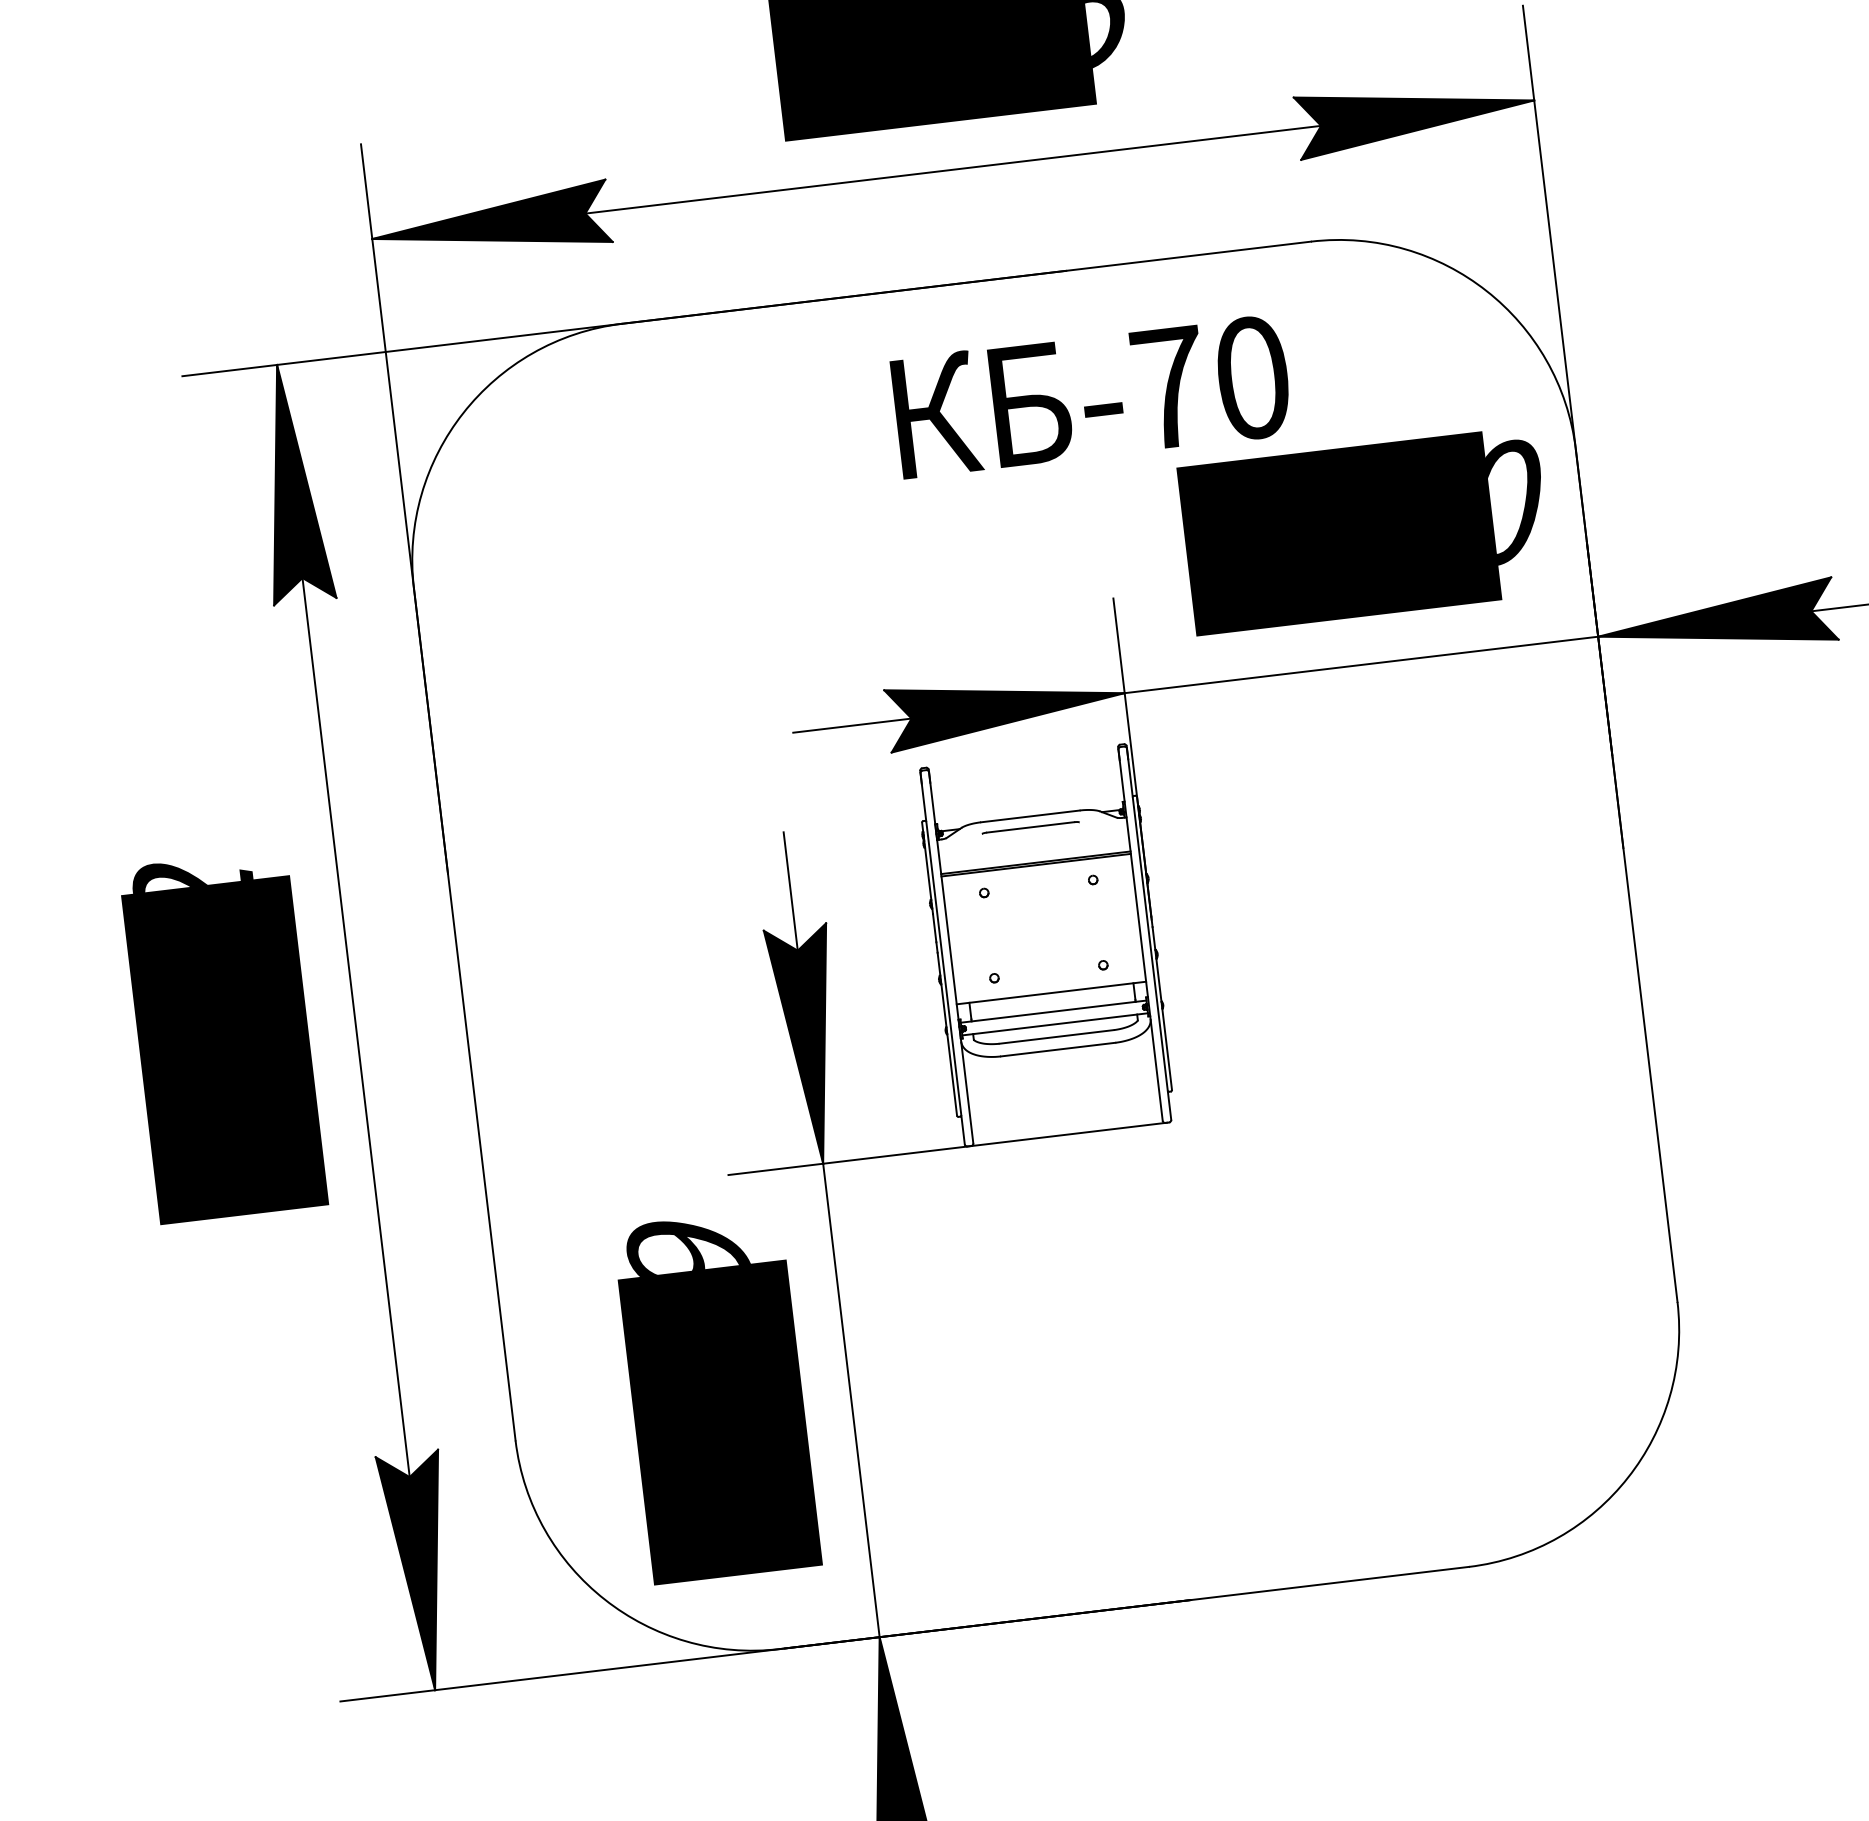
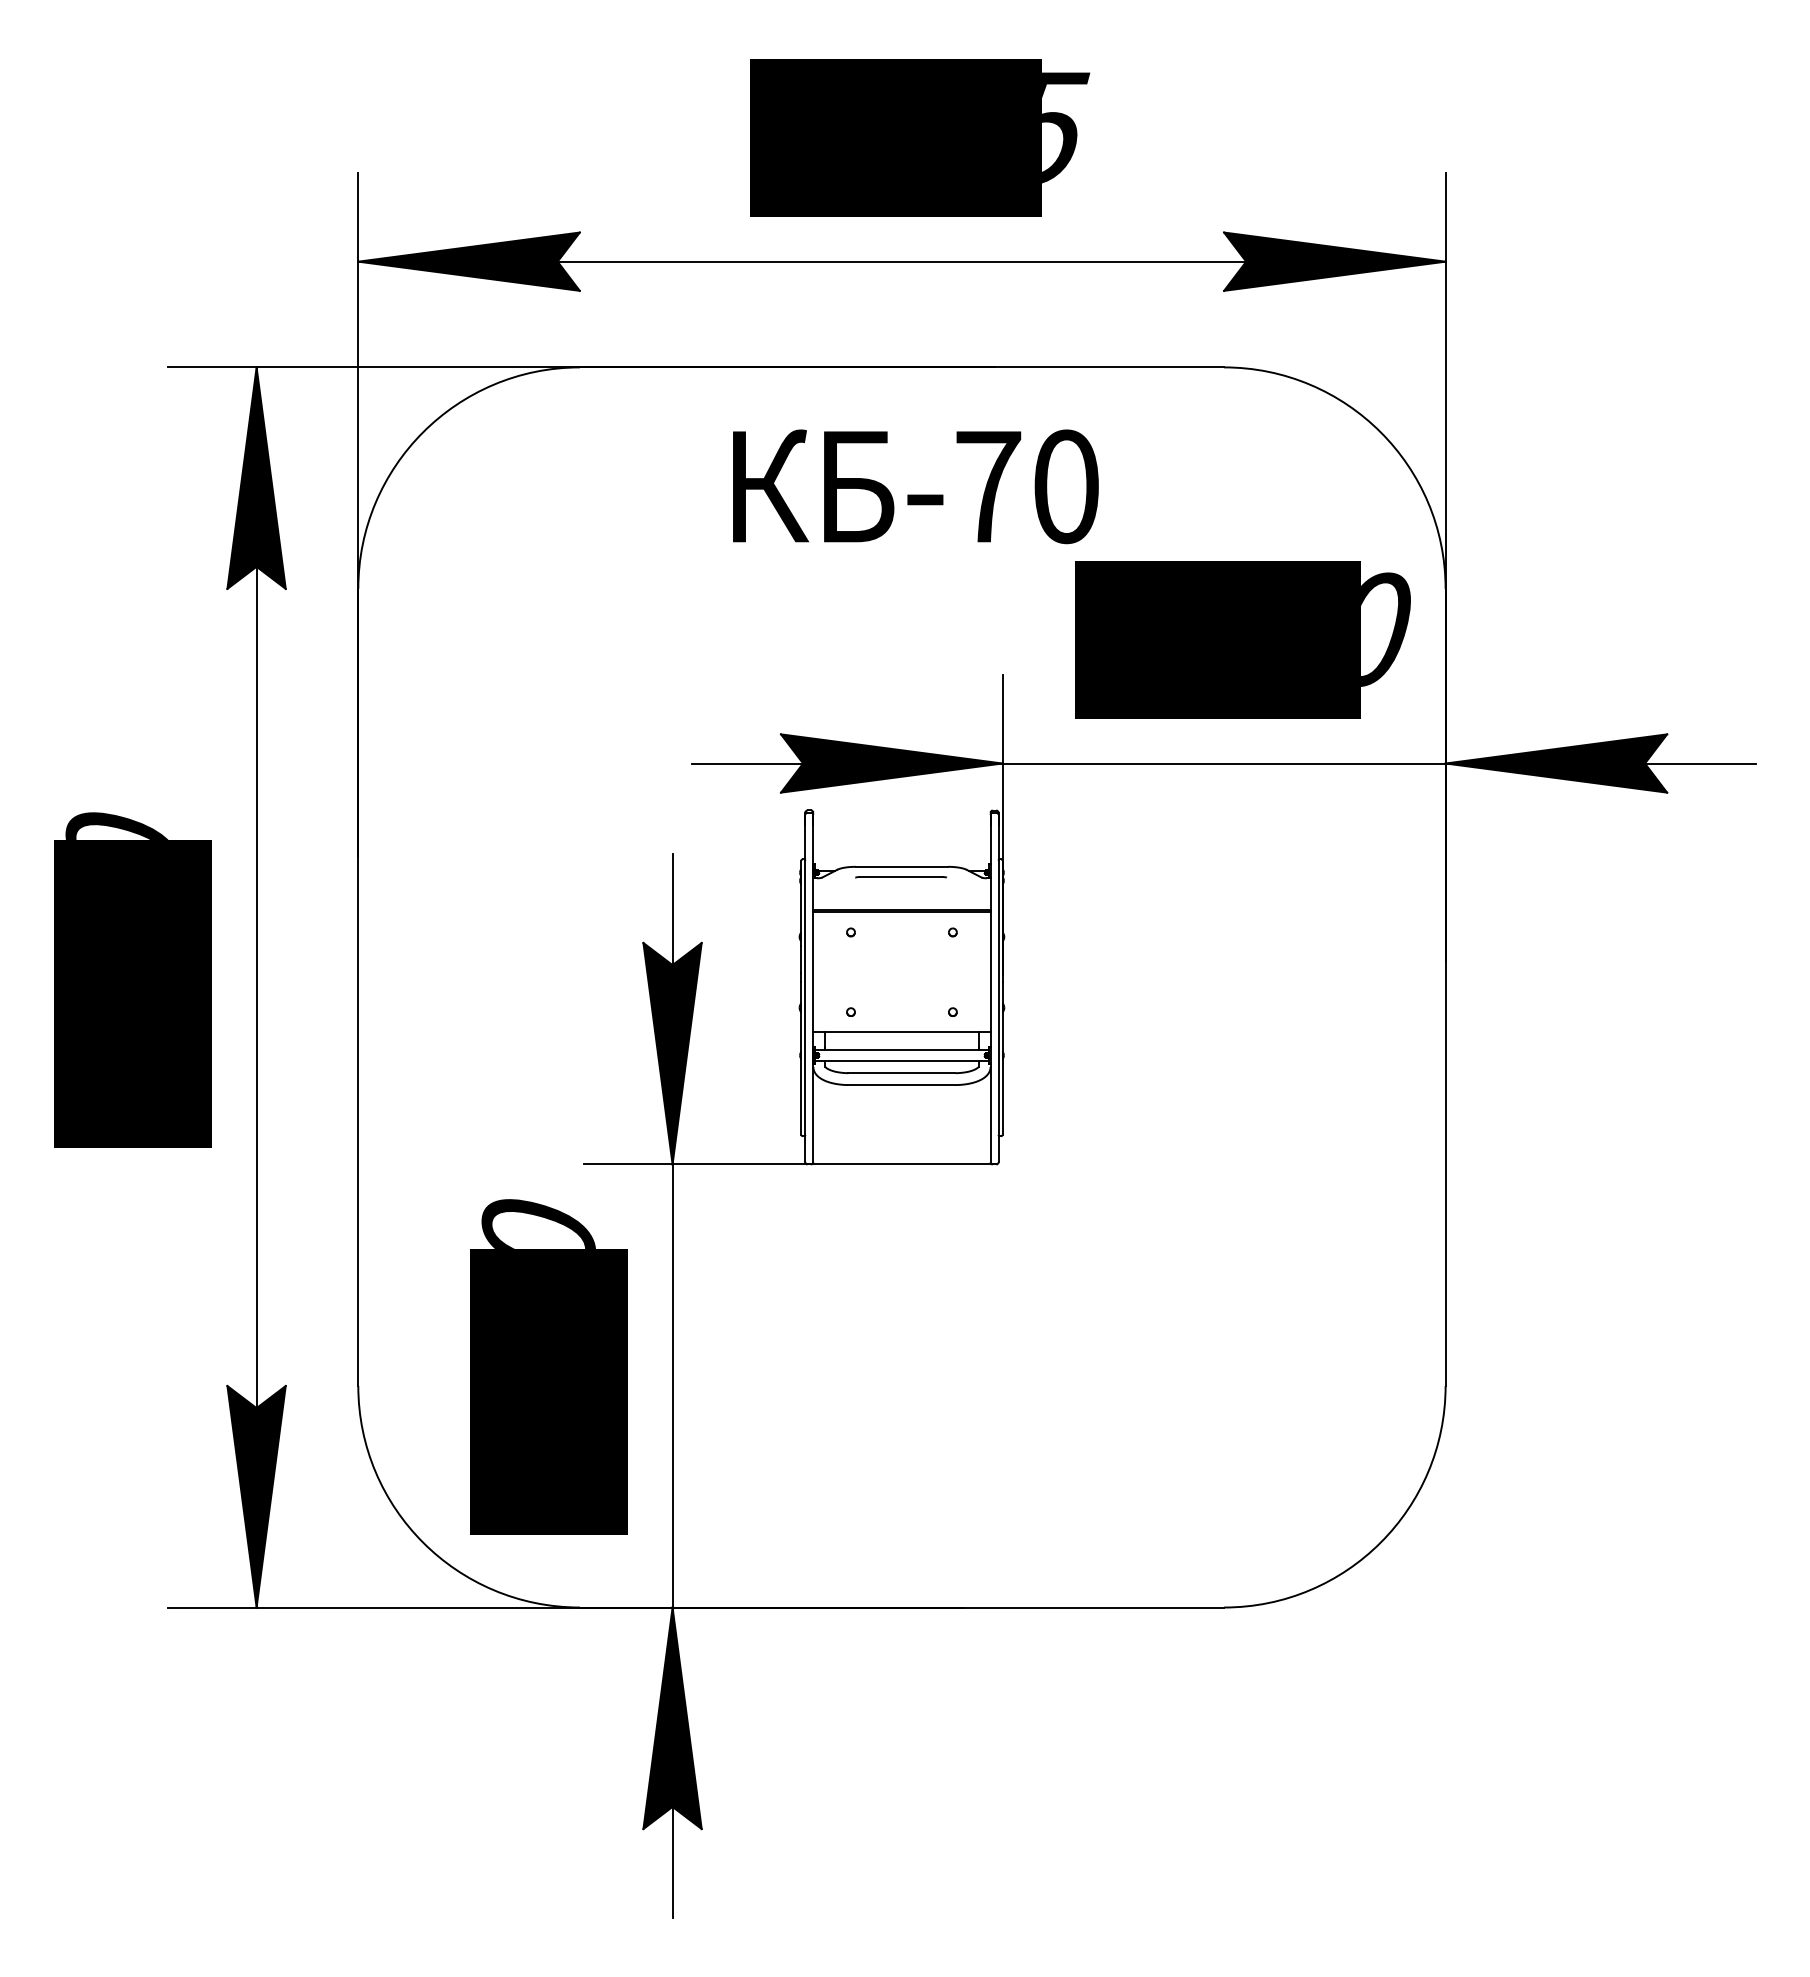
text: (1091, 396) -> (915, 486), moved
text: (191, 871) -> (121, 825), 3592 -> 2800
text: (687, 1243) -> (538, 1223), 1119 -> 1000

